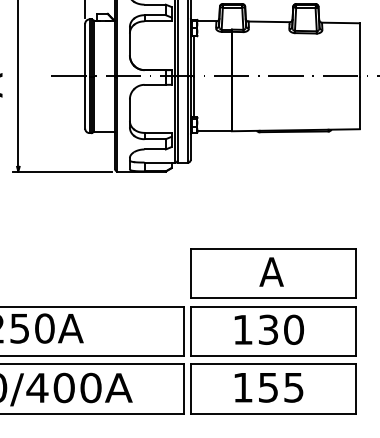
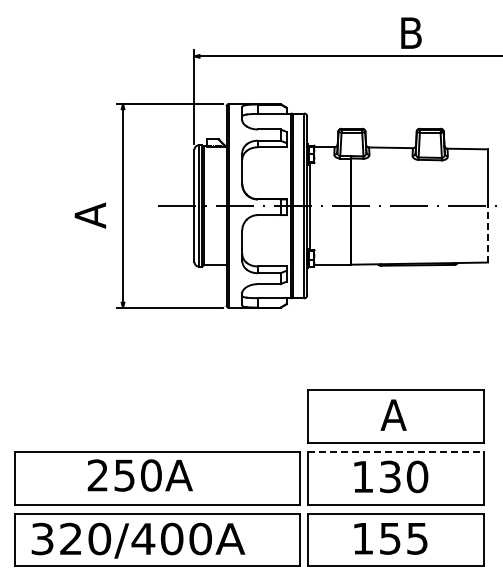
line: (359, 102) -> (487, 234), solid -> dashed
line: (274, 307) -> (396, 452), solid -> dashed

